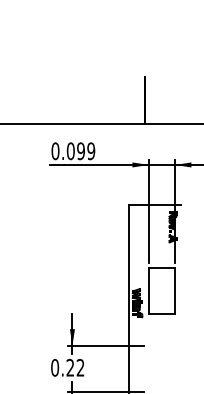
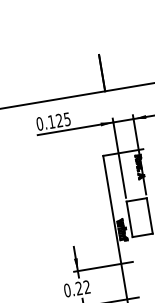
text: (80, 151) -> (59, 120), 0.099 -> 0.125

